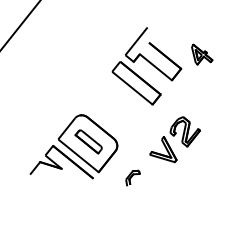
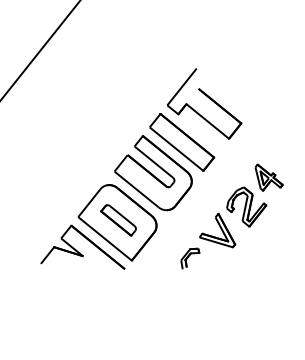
part: (201, 54) -> (268, 177), moved
part: (115, 106) -> (153, 173), added
part: (133, 178) -> (190, 258), moved

